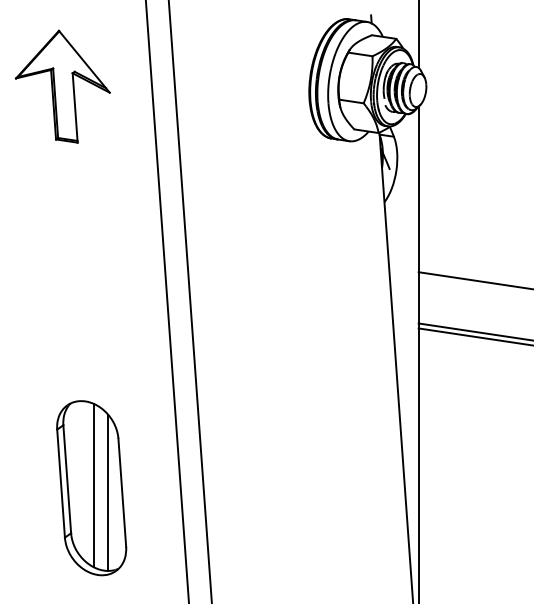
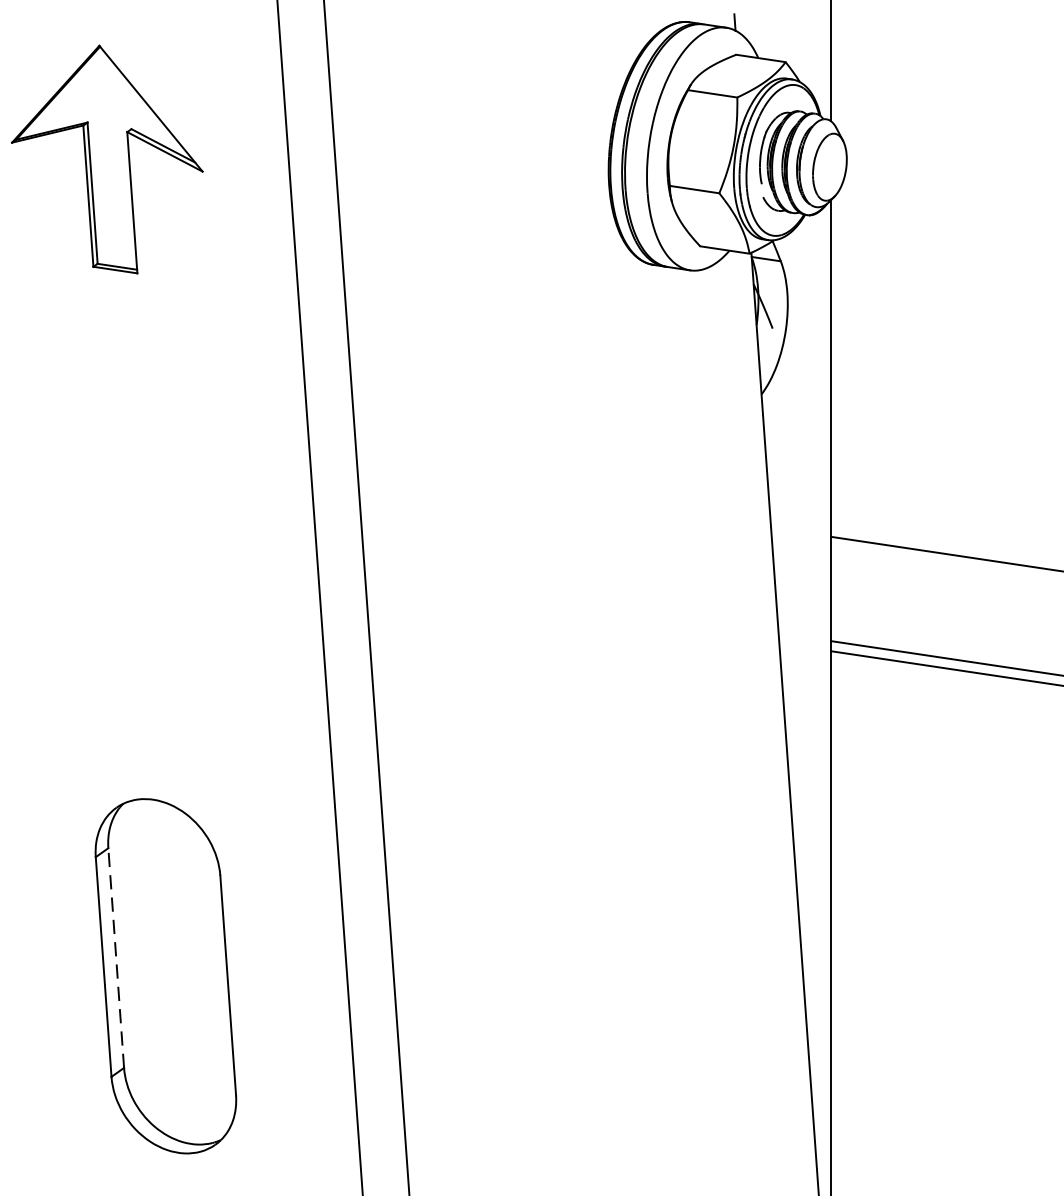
line: (67, 478) -> (116, 956), solid -> dashed
line: (93, 485) -> (169, 970), removed
line: (108, 492) -> (200, 985), removed

